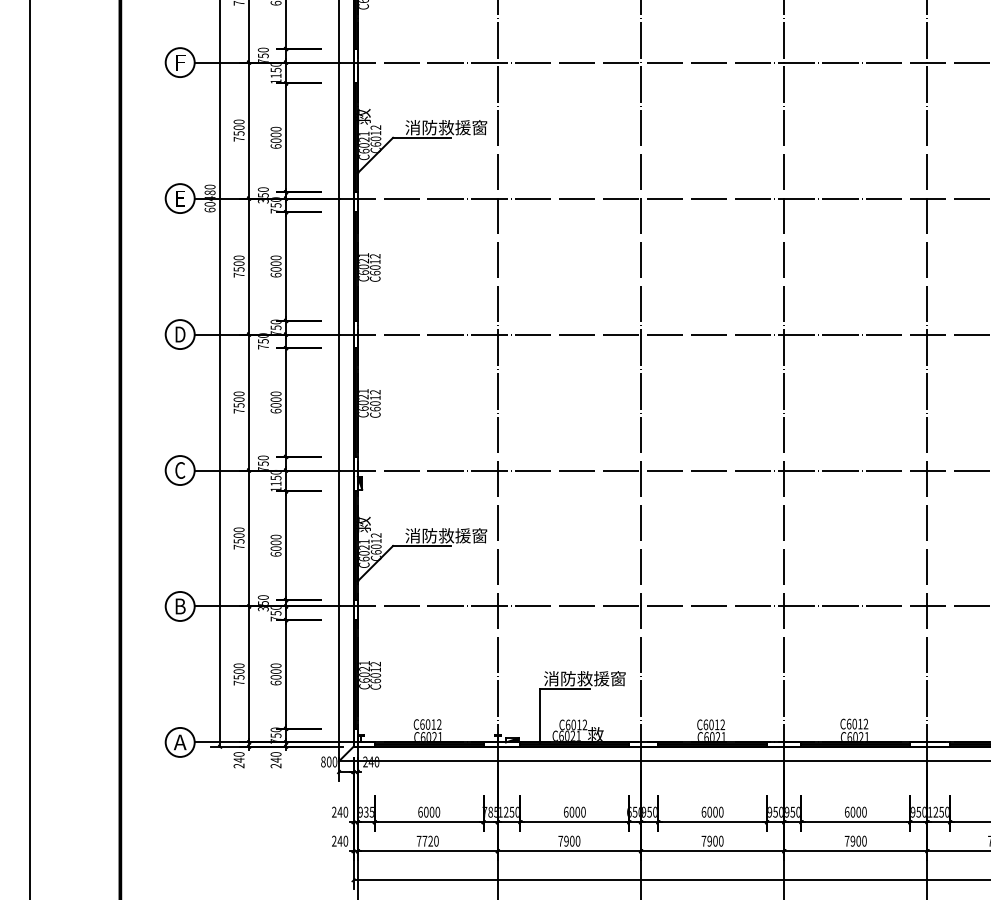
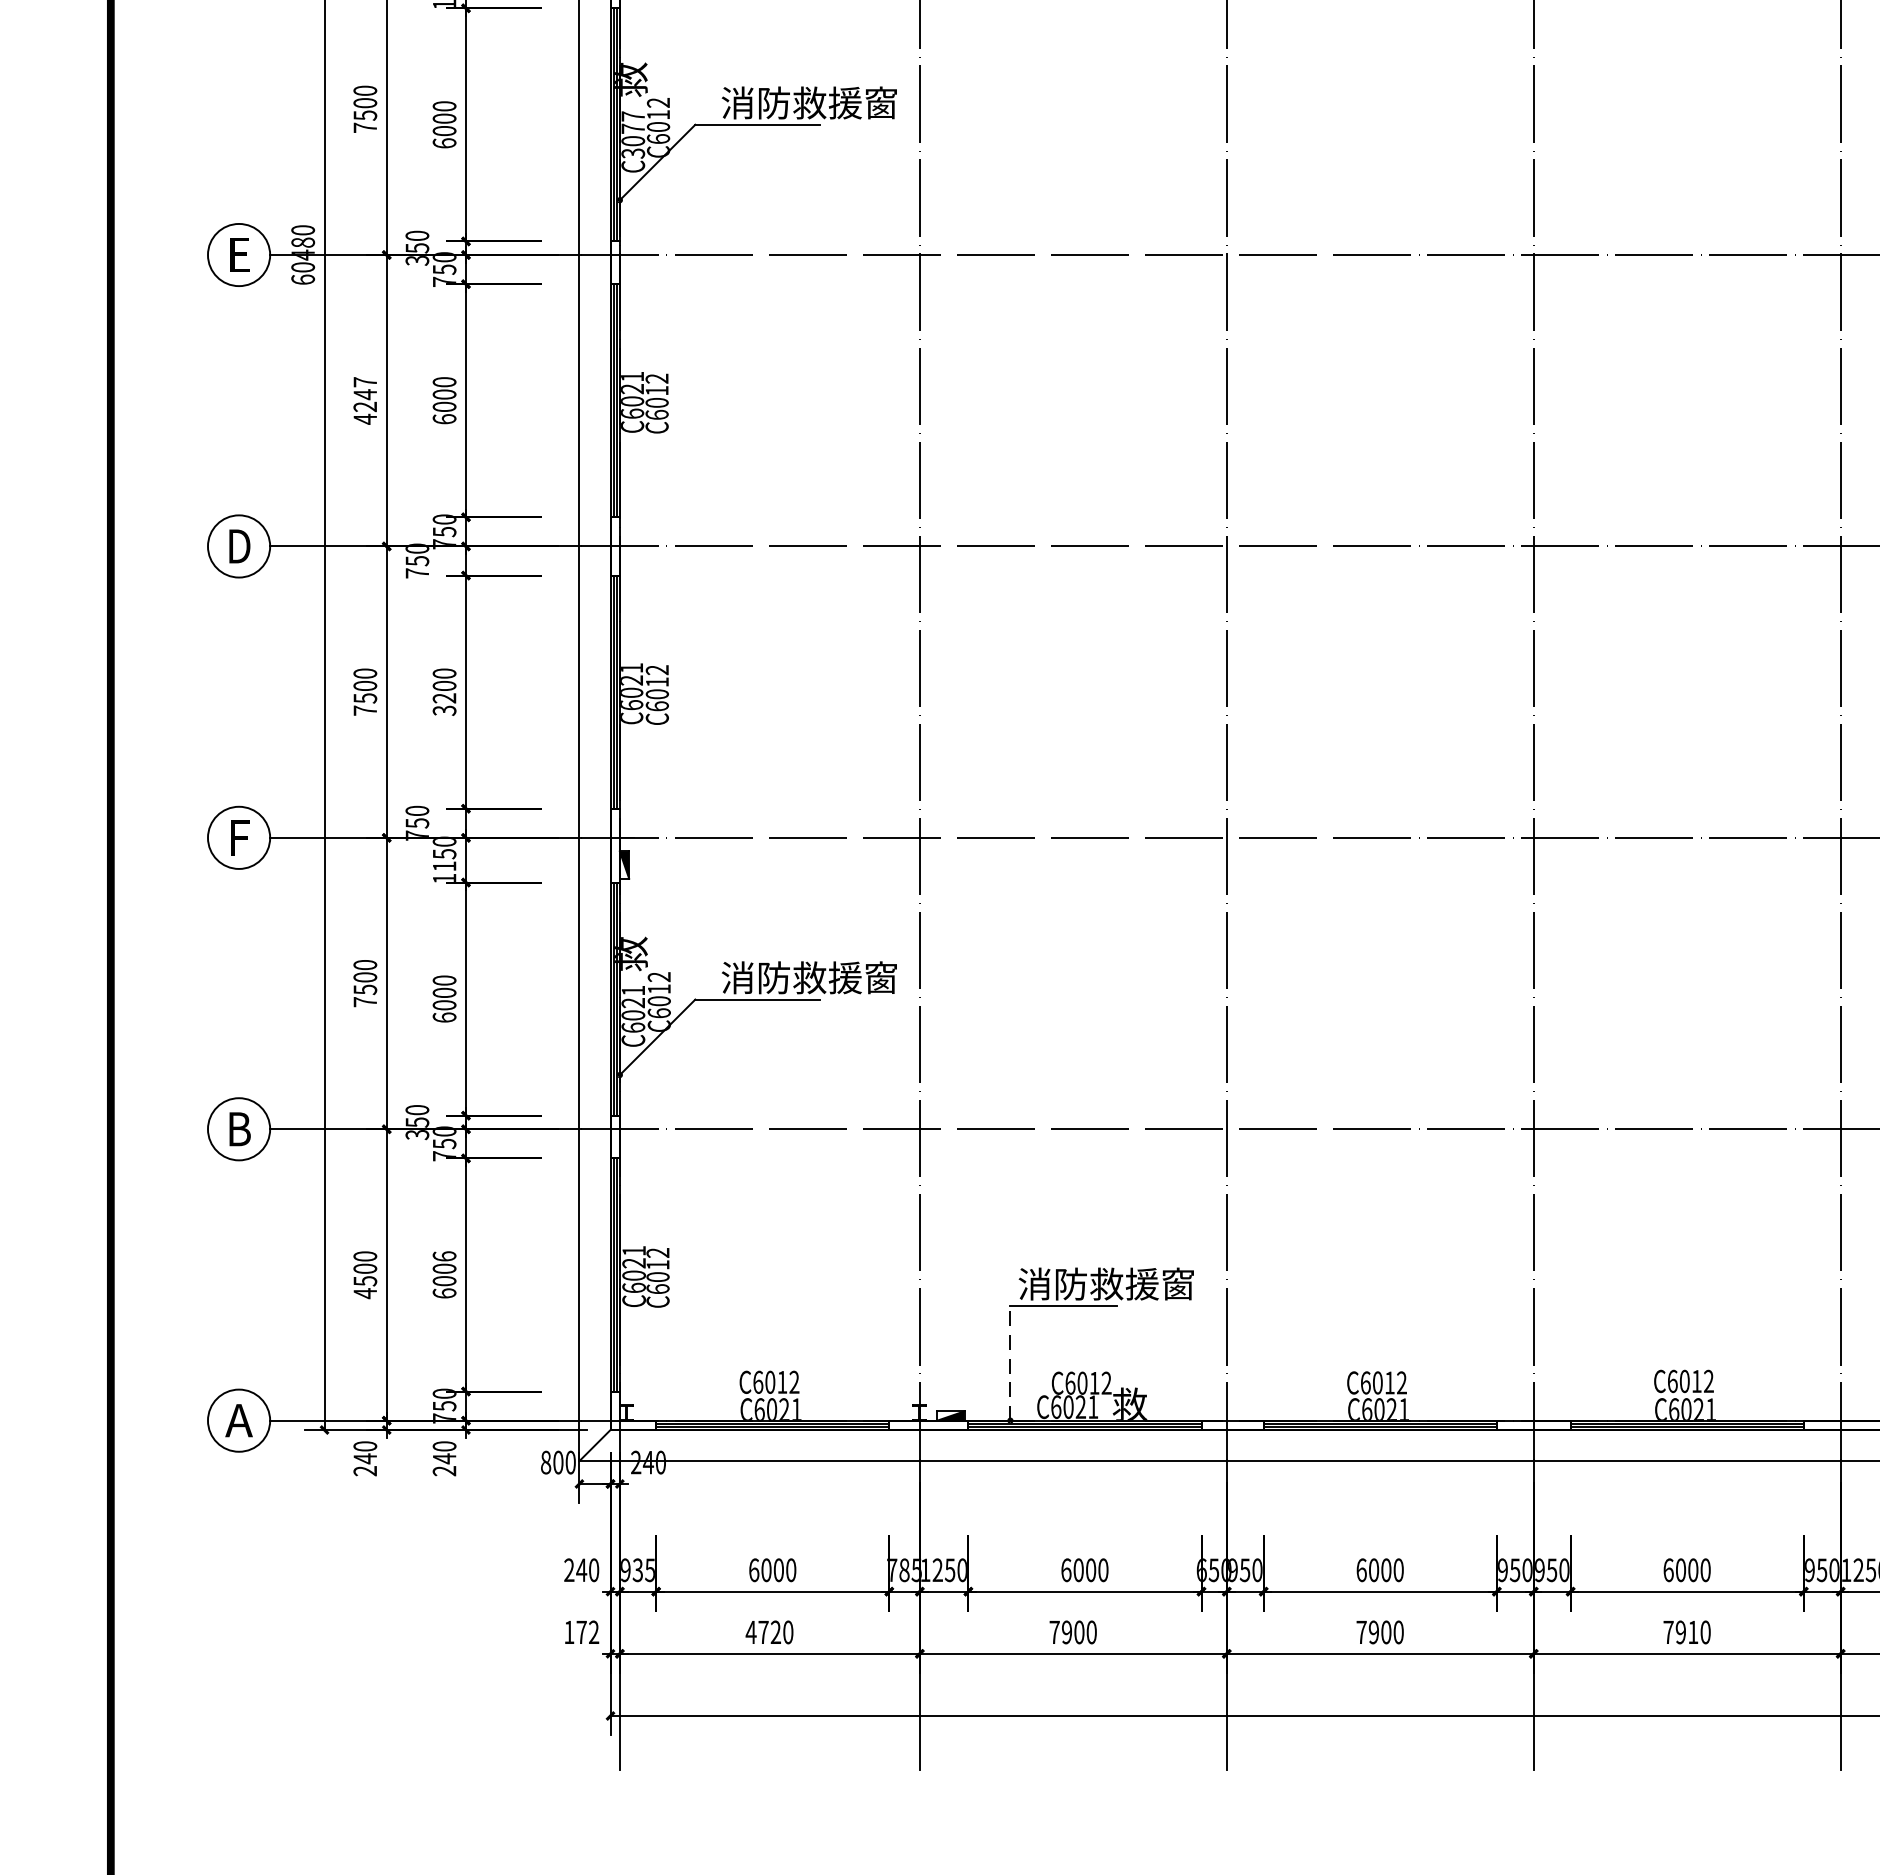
text: (364, 142) -> (634, 134), C6021 -> C3077
text: (238, 266) -> (364, 400), 7500 -> 4247
text: (275, 408) -> (443, 704), 6000 -> 3200
text: (180, 470) -> (239, 837), C -> F
text: (275, 665) -> (443, 1255), 6000 -> 6006
text: (238, 682) -> (364, 1292), 7500 -> 4500
line: (540, 715) -> (1011, 1362), solid -> dashed
text: (340, 840) -> (582, 1630), 240 -> 172
text: (418, 840) -> (749, 1630), 7720 -> 4720
text: (858, 840) -> (1692, 1630), 7900 -> 7910

